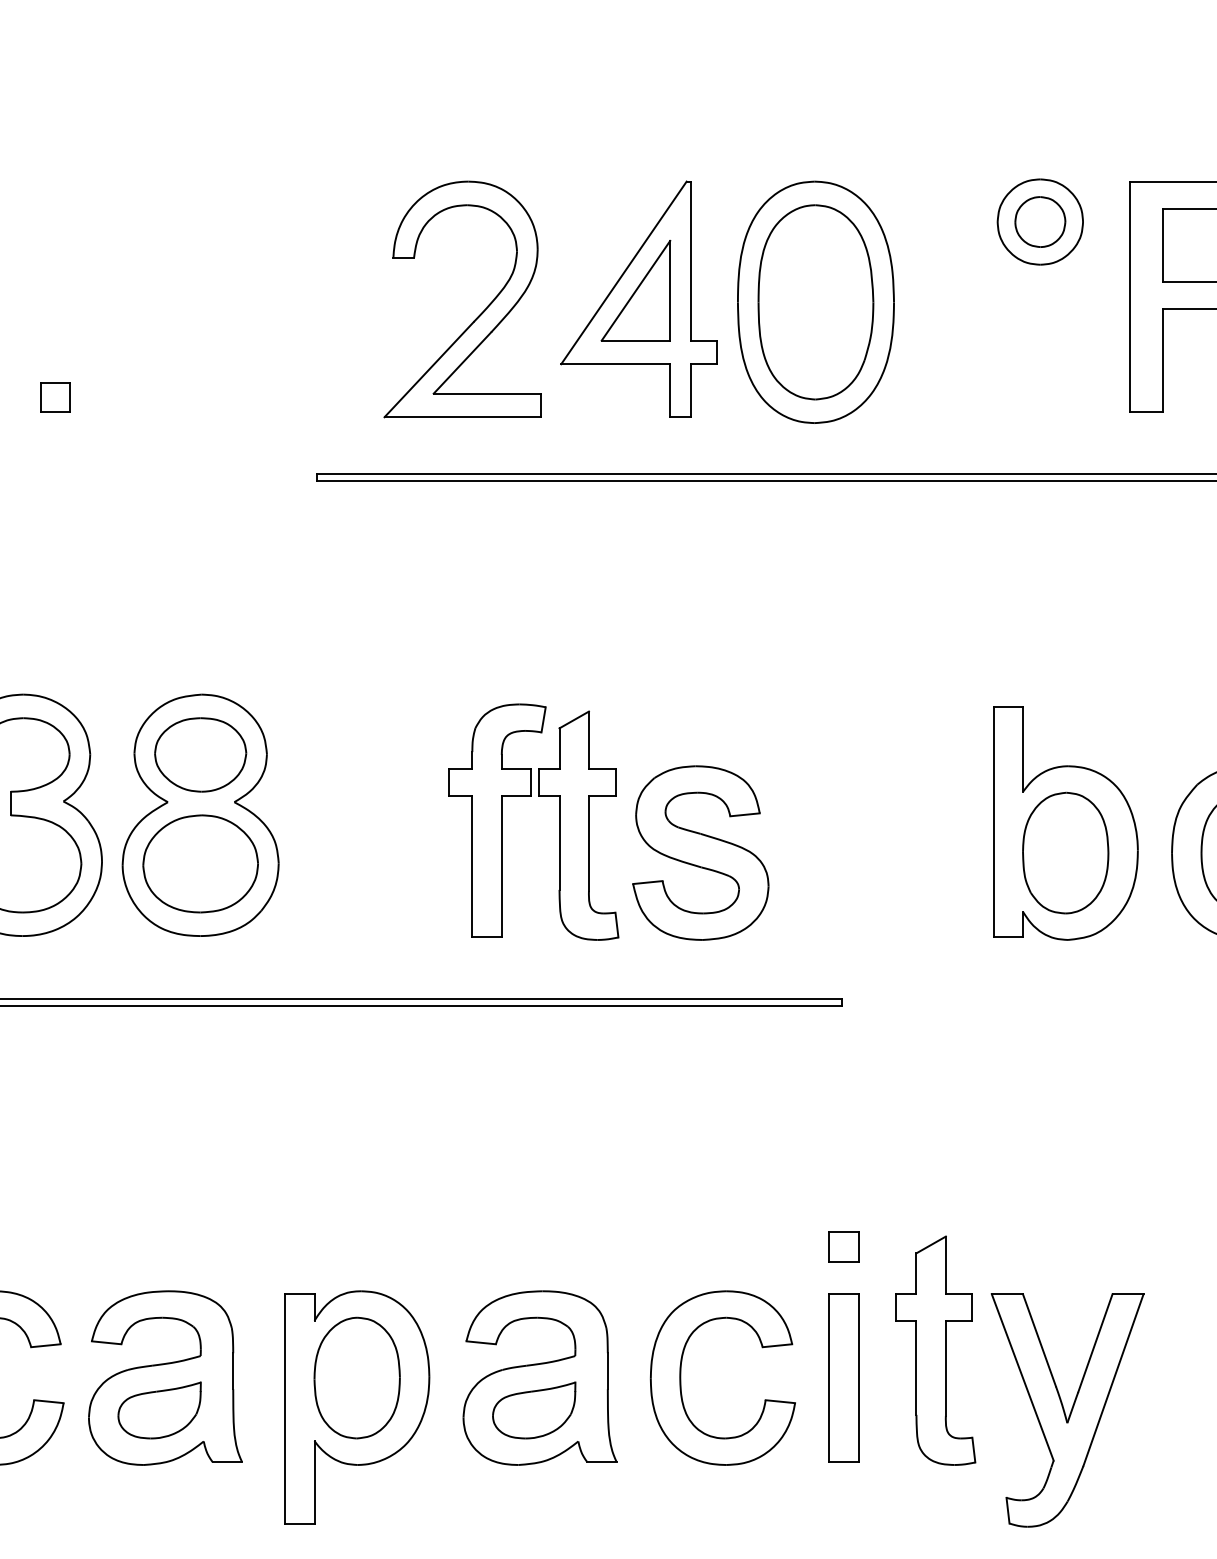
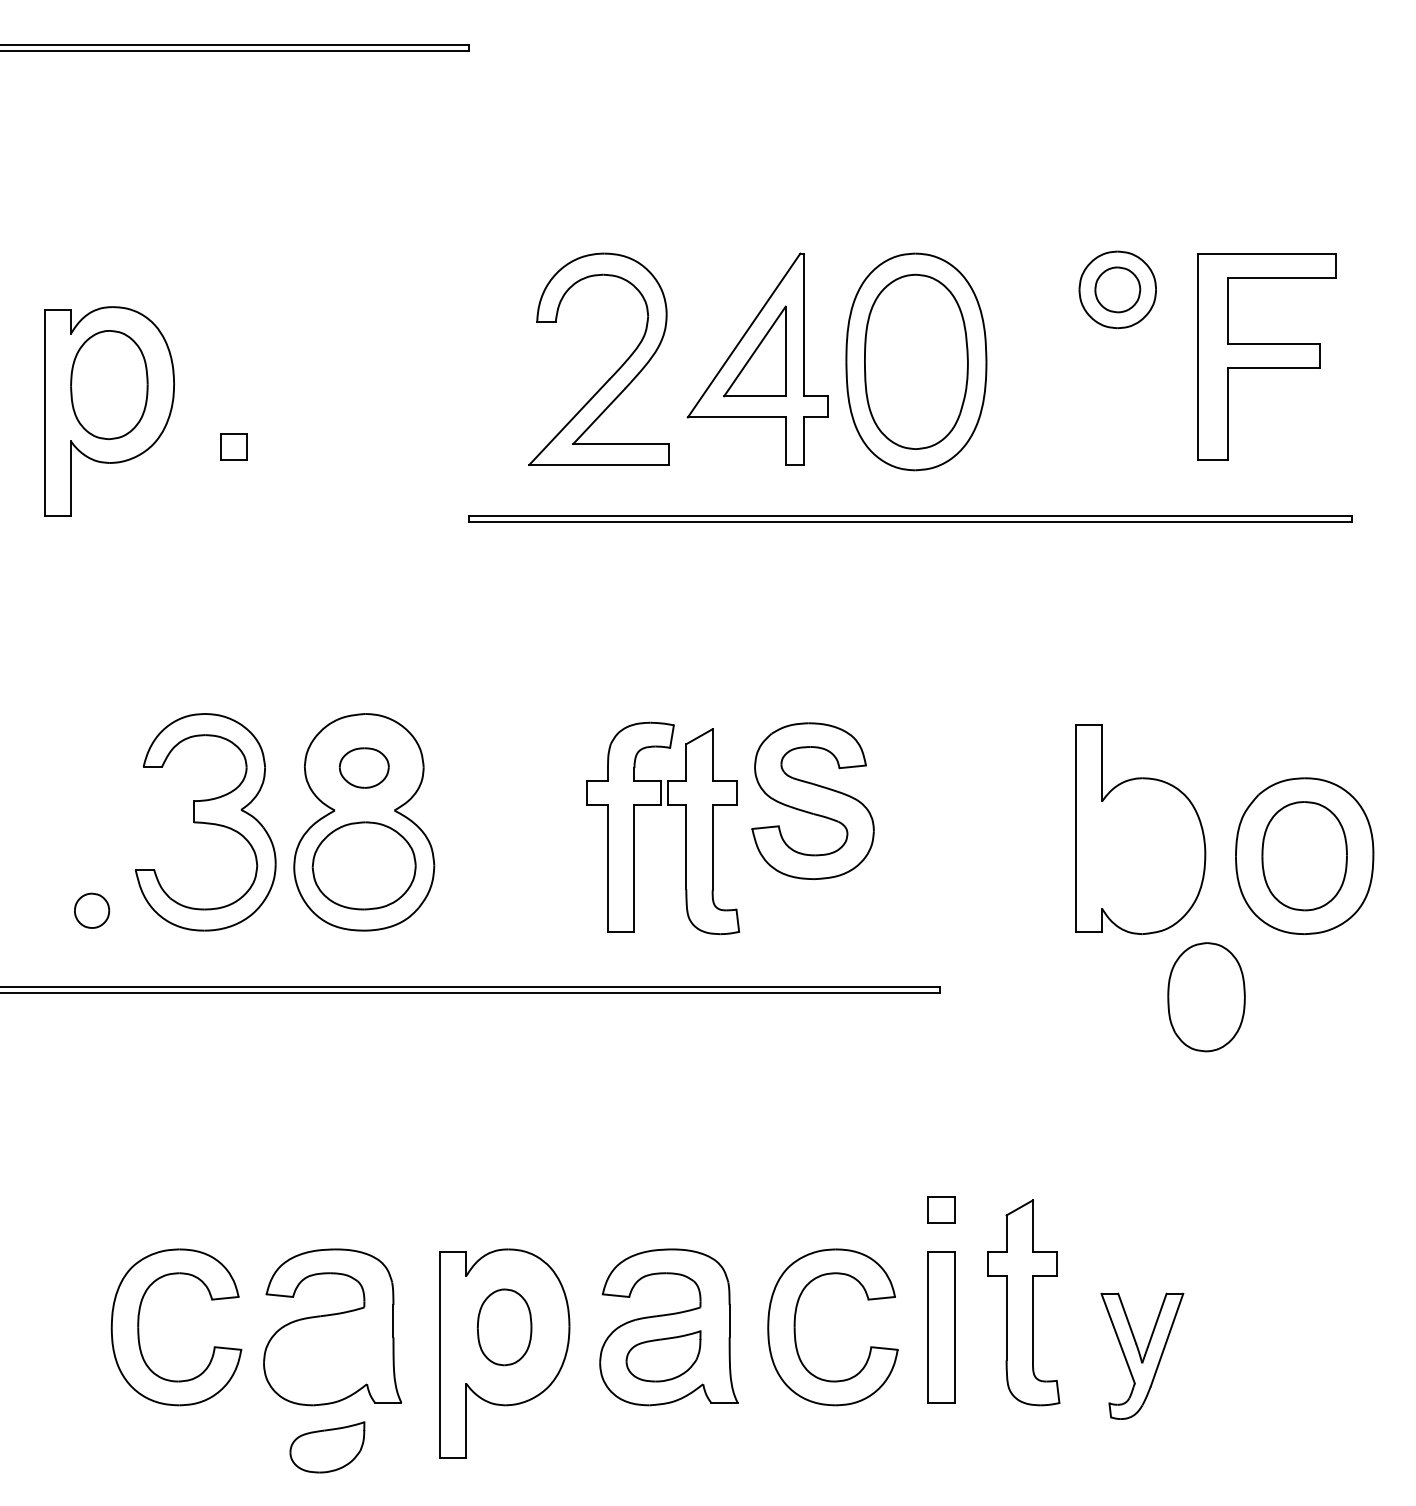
part: (200, 754) -> (364, 767), size x0.6
part: (700, 852) -> (812, 800), moved
part: (1065, 853) -> (1206, 997), moved
part: (356, 1378) -> (504, 1327), size x0.7
part: (159, 1410) -> (327, 1447), moved
part: (1067, 1410) -> (1142, 1356), size x0.6

